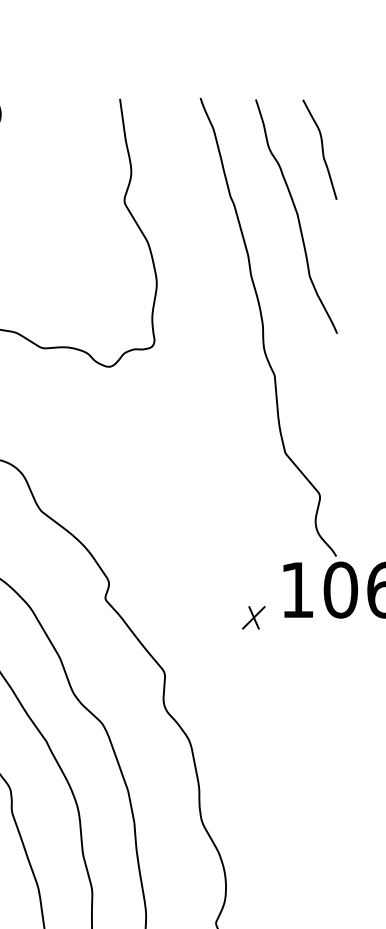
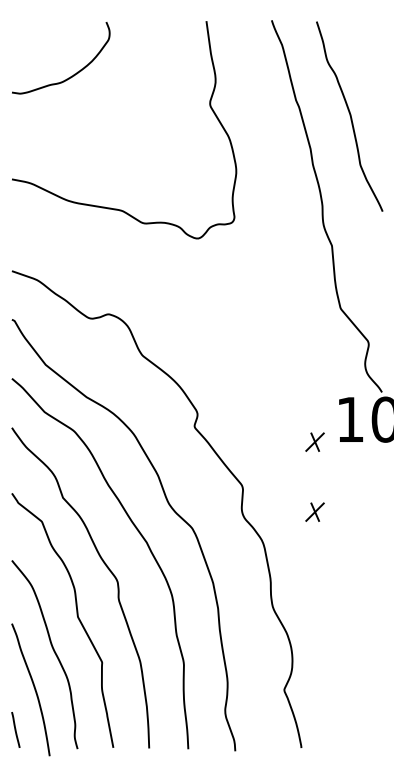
curve: (320, 147) -> (369, 60), removed
part: (253, 703) -> (314, 511), added

